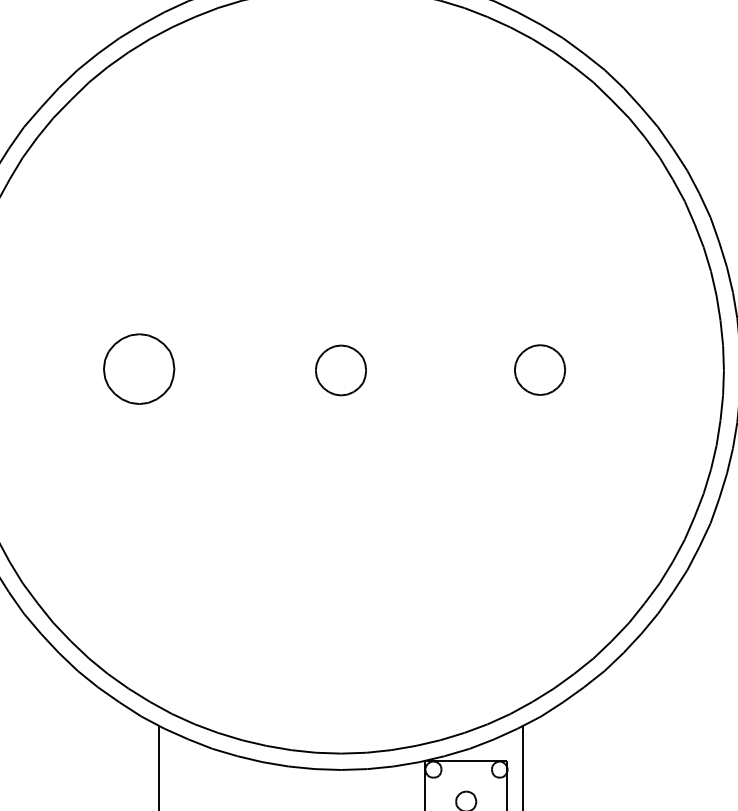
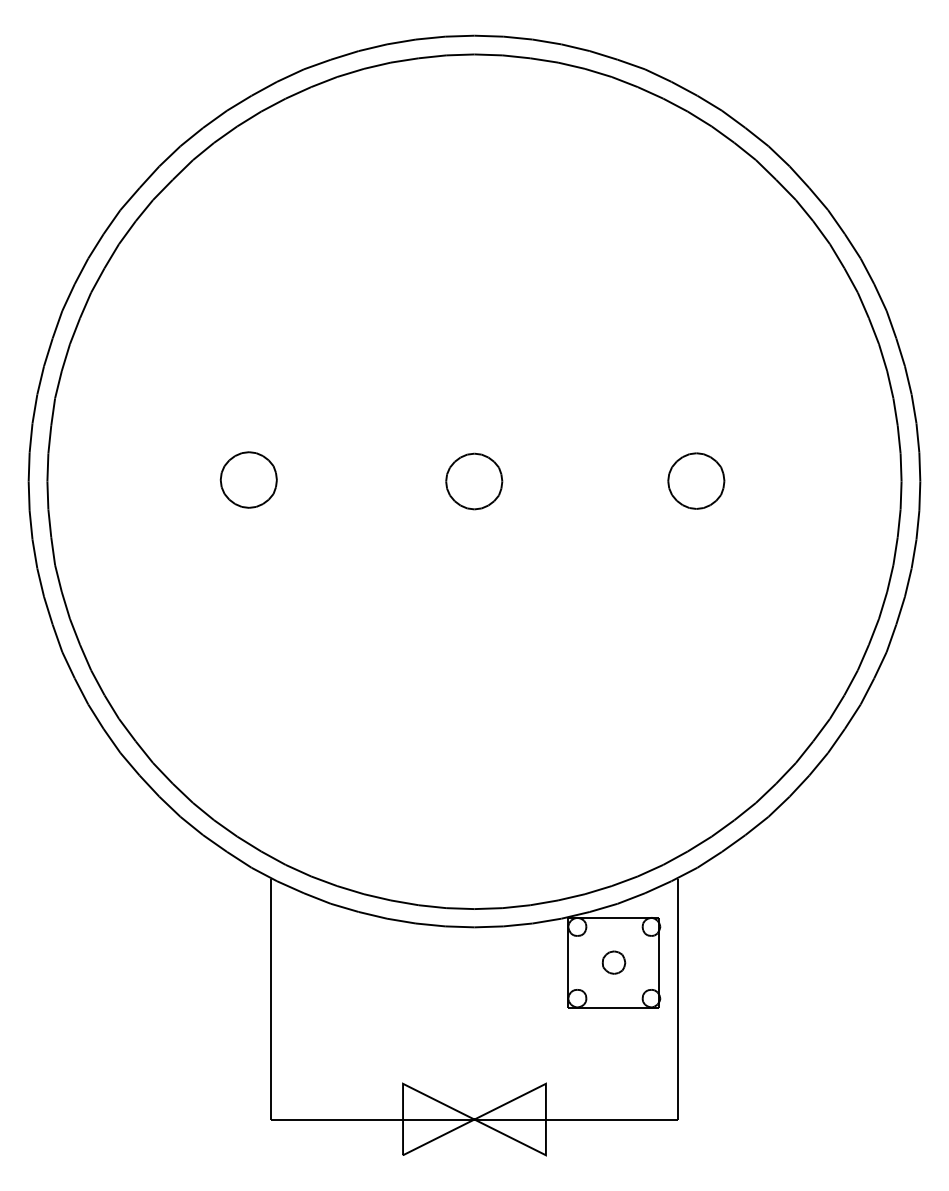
part: (138, 368) -> (248, 479), size x0.71

